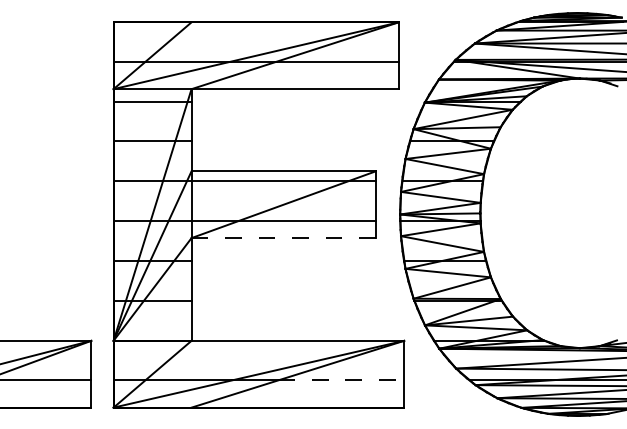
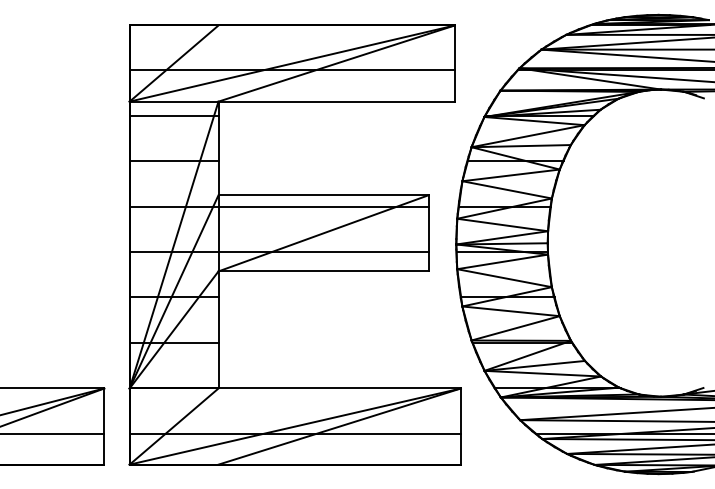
line: (284, 238) -> (324, 271), dashed -> solid
line: (341, 380) -> (389, 433), dashed -> solid

